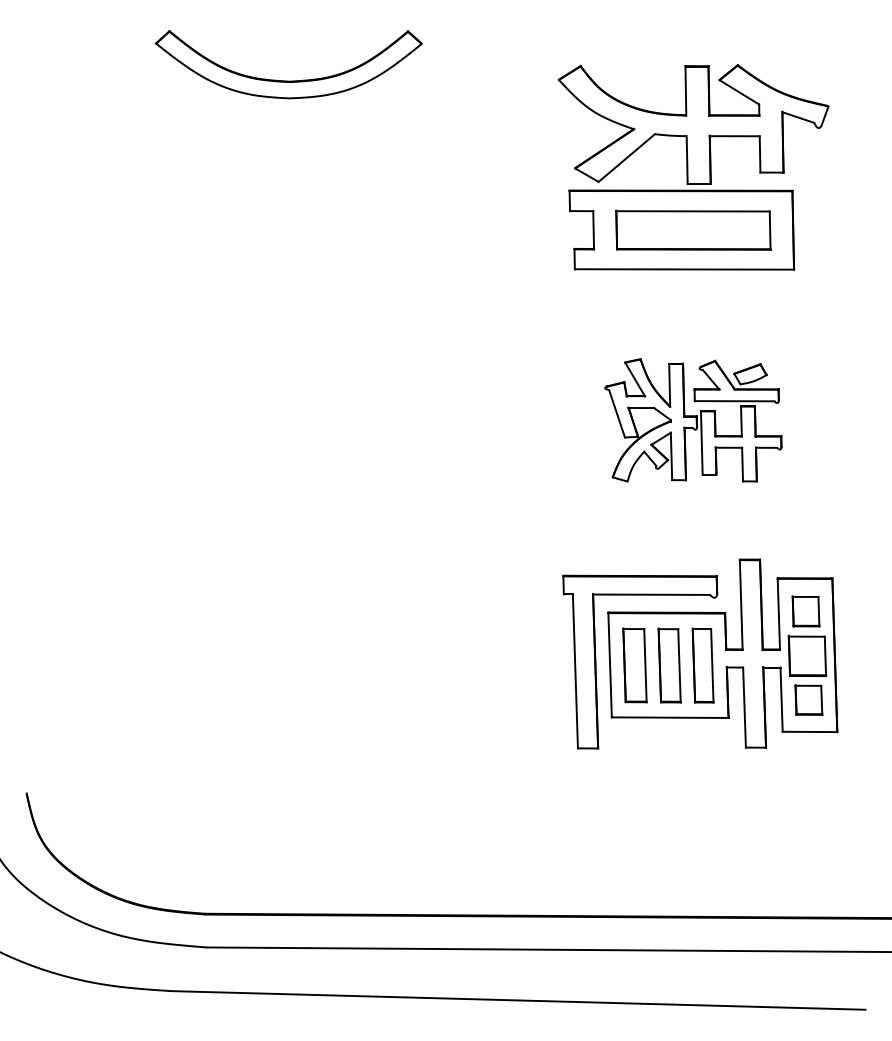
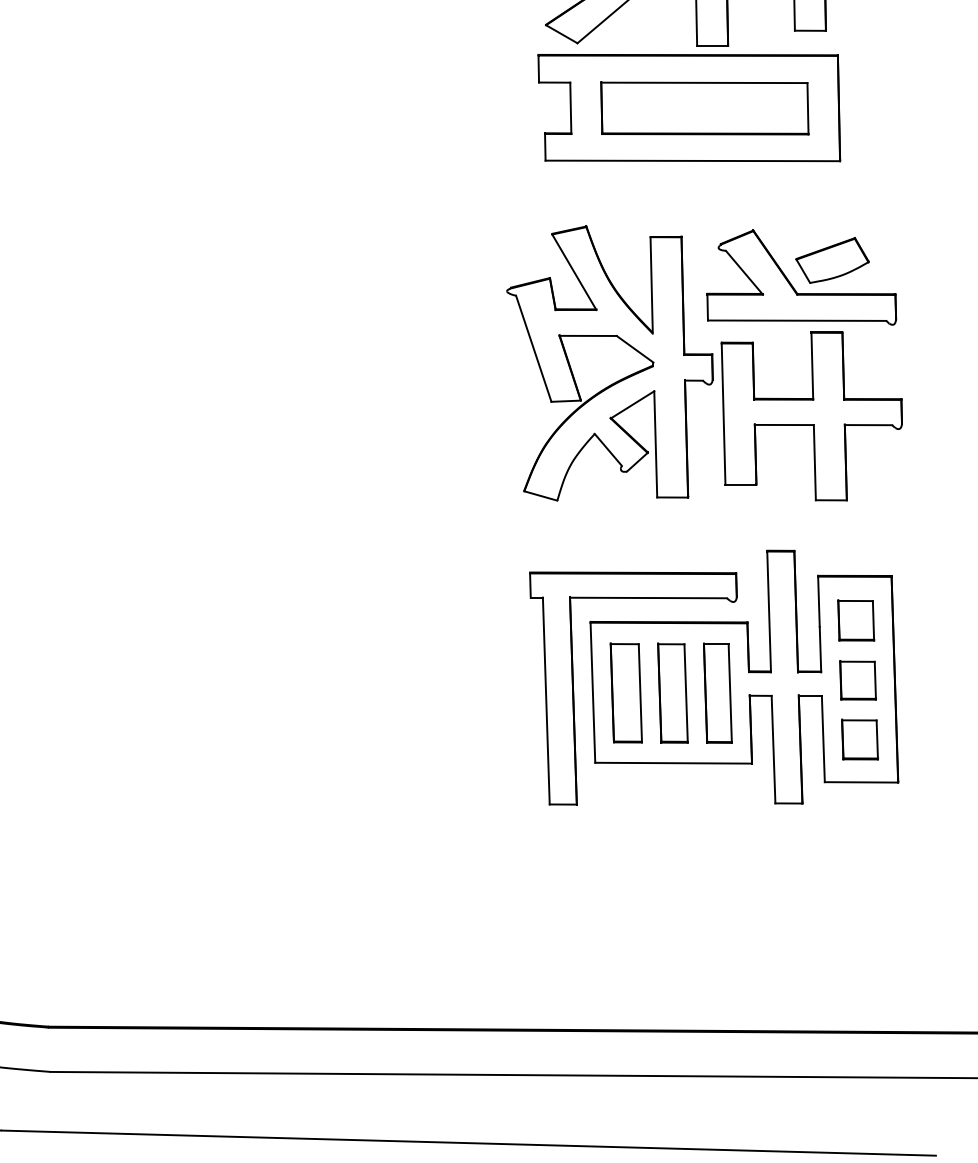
part: (693, 420) -> (704, 363), size x1.67
part: (807, 655) -> (858, 679), size x0.71

